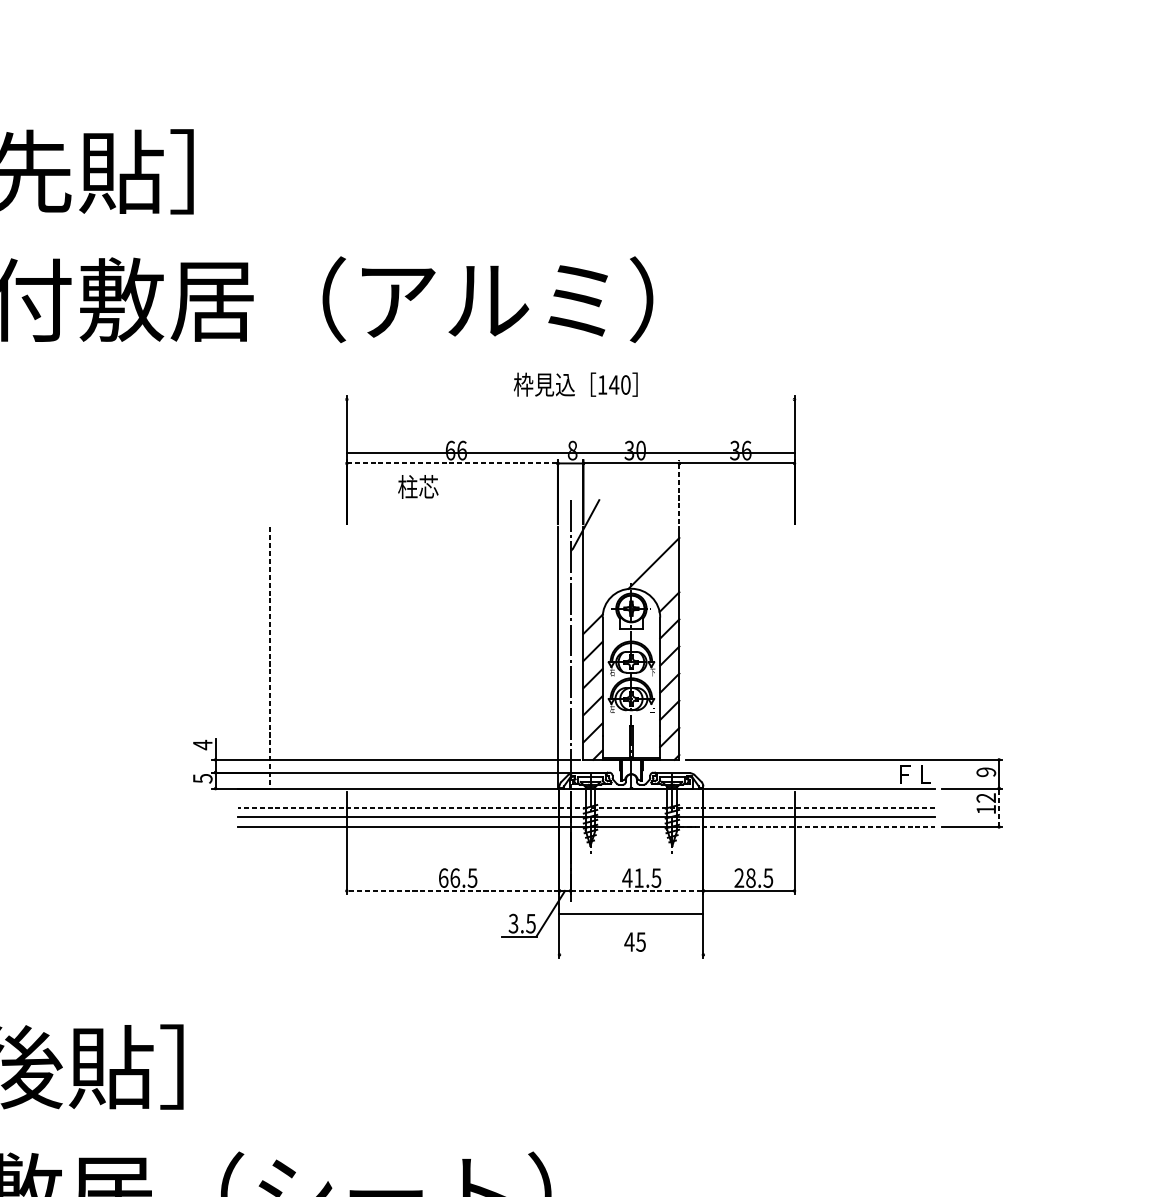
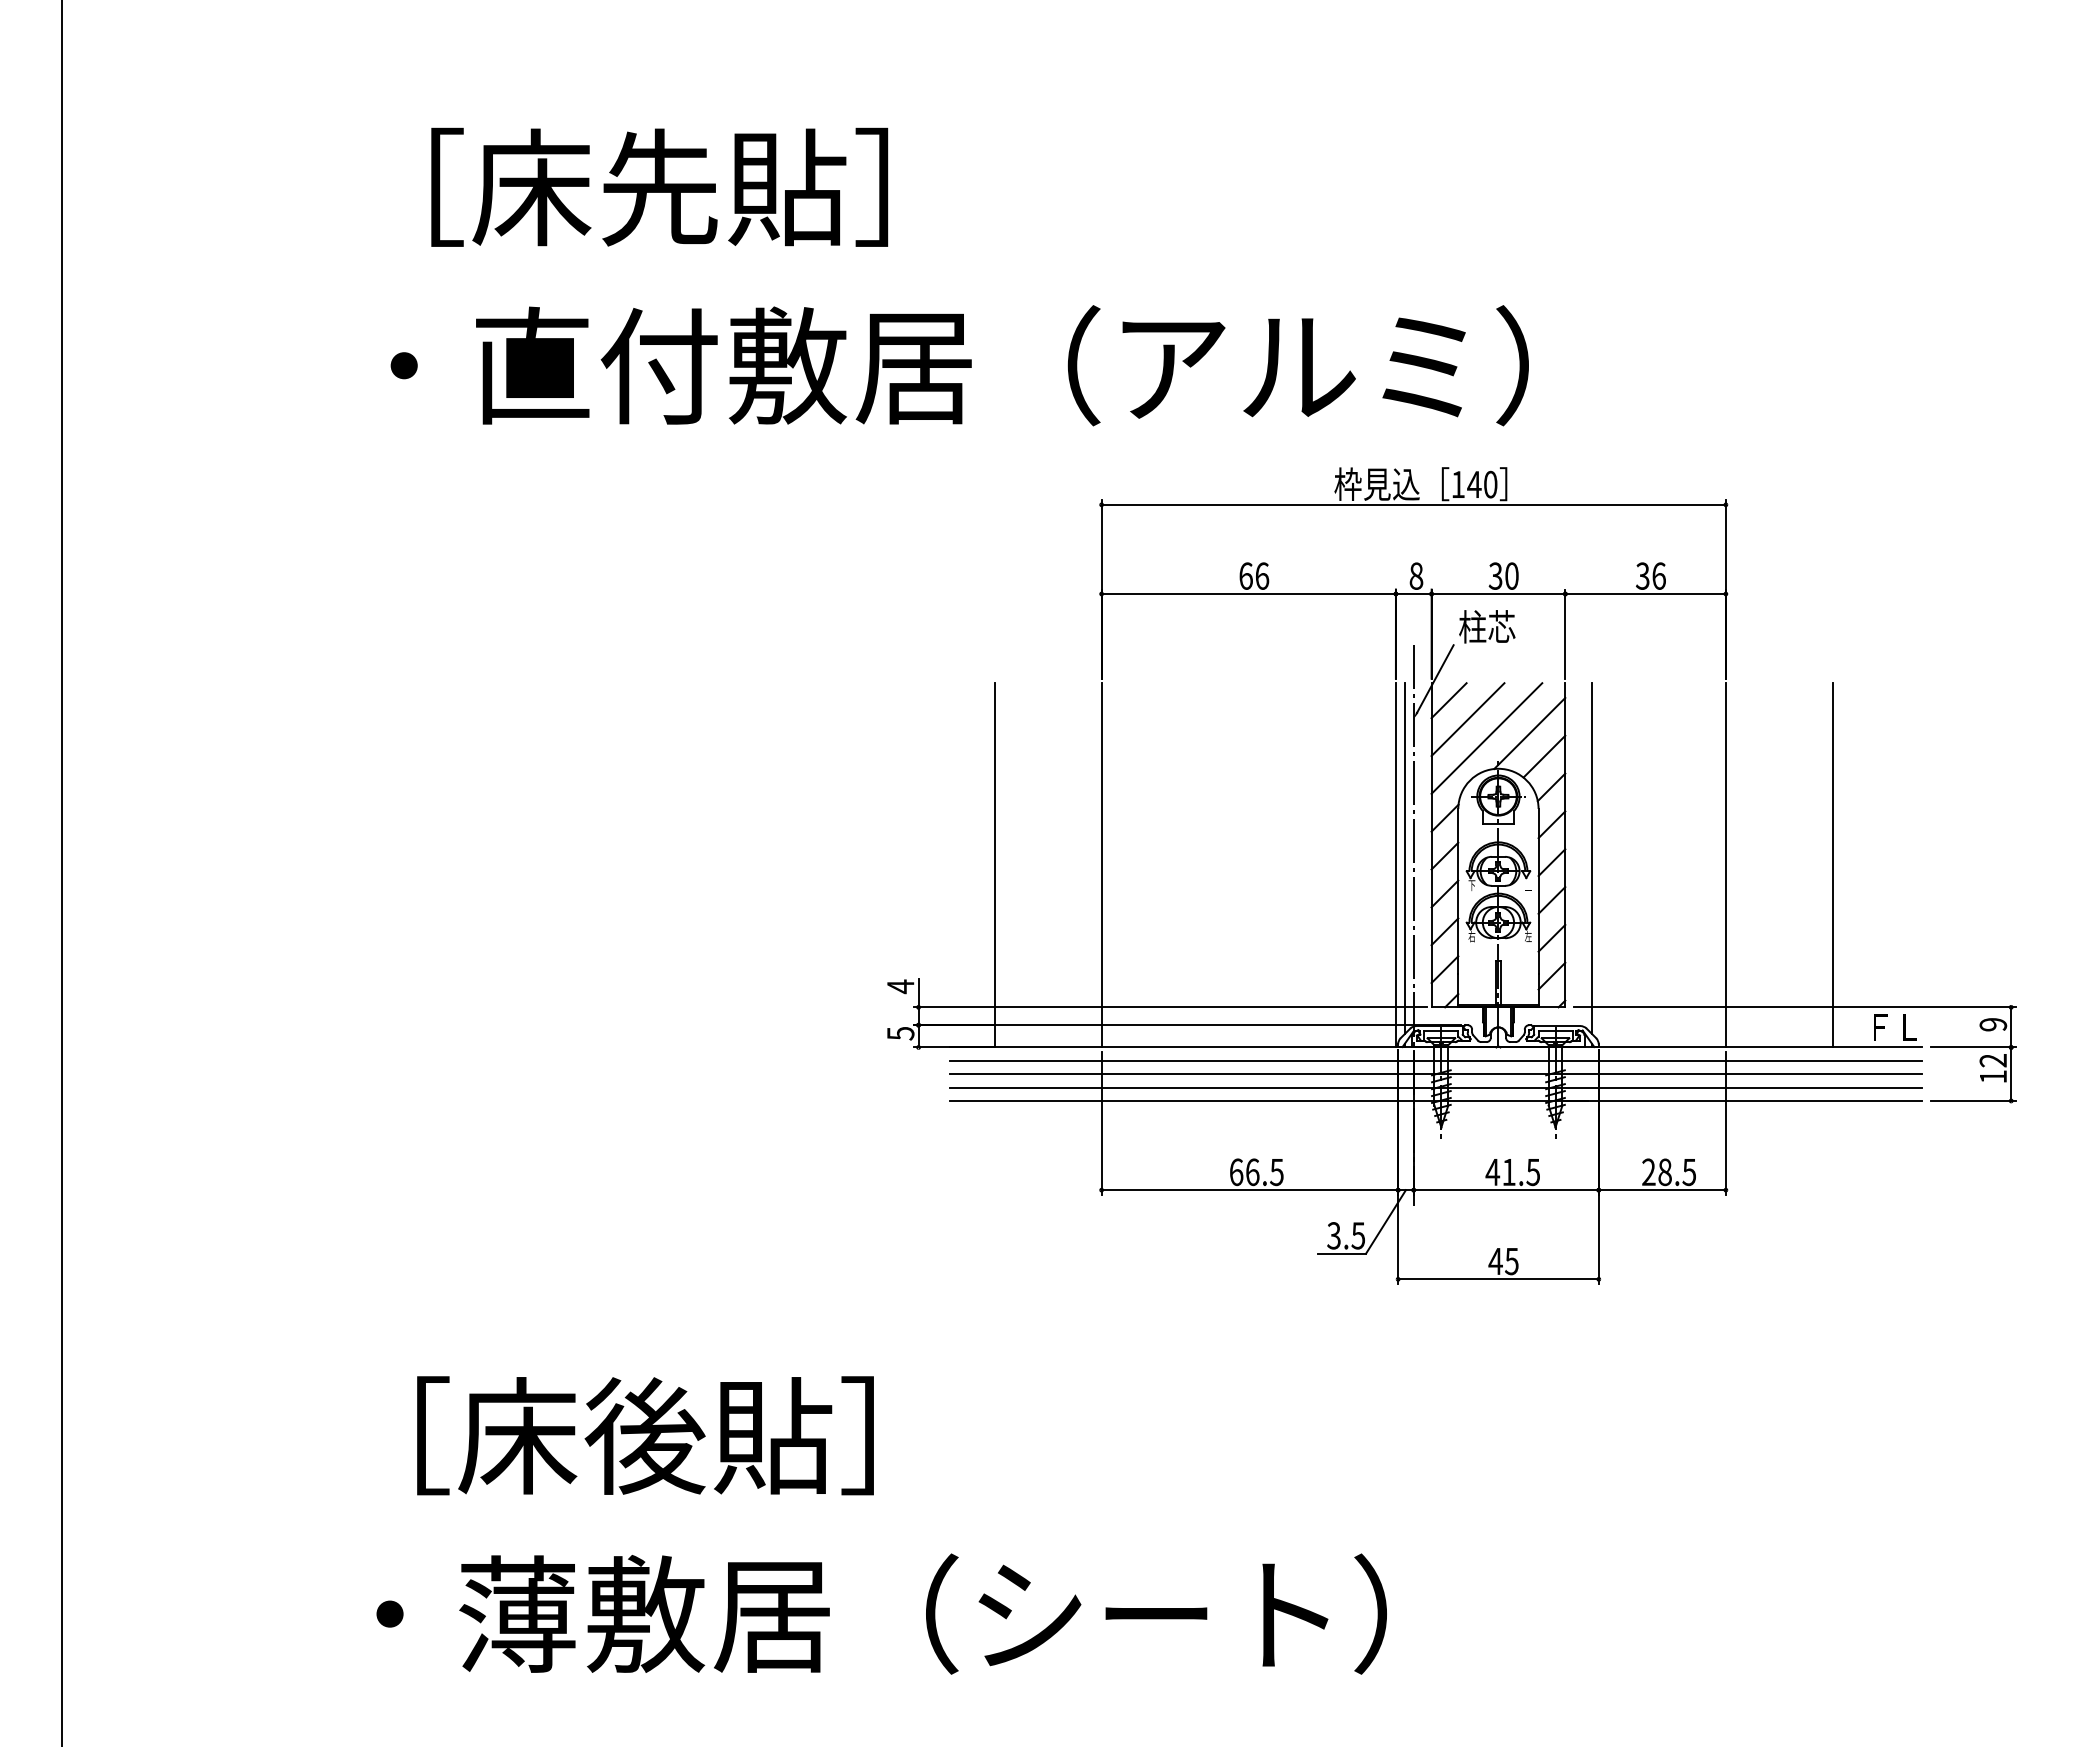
line: (570, 452) -> (1413, 504), moved
line: (452, 463) -> (1249, 594), dashed -> solid
text: (418, 486) -> (1487, 626), moved
line: (679, 492) -> (1565, 634), dashed -> solid
line: (595, 539) -> (1448, 700), added
line: (609, 553) -> (1467, 719), added
line: (622, 567) -> (1486, 738), added
line: (664, 579) -> (1544, 756), added
line: (564, 653) -> (1404, 858), added
line: (698, 653) -> (1592, 858), added
line: (270, 658) -> (994, 865), dashed -> solid
line: (346, 658) -> (1101, 865), added
line: (794, 658) -> (1725, 865), added
line: (870, 658) -> (1832, 865), added
text: (612, 672) -> (1471, 885), 右 -> 下
text: (652, 672) -> (1528, 885), 下 -> 上
text: (612, 709) -> (1471, 936), 左 -> 右
text: (652, 709) -> (1528, 936), 上 -> 左
line: (587, 797) -> (1436, 1060), added
line: (586, 808) -> (1435, 1074), dashed -> solid
line: (999, 808) -> (2011, 1074), dashed -> solid
line: (807, 826) -> (1743, 1100), dashed -> solid
line: (452, 891) -> (1249, 1190), dashed -> solid
line: (637, 891) -> (1506, 1190), dashed -> solid
line: (631, 914) -> (1498, 1279), moved

